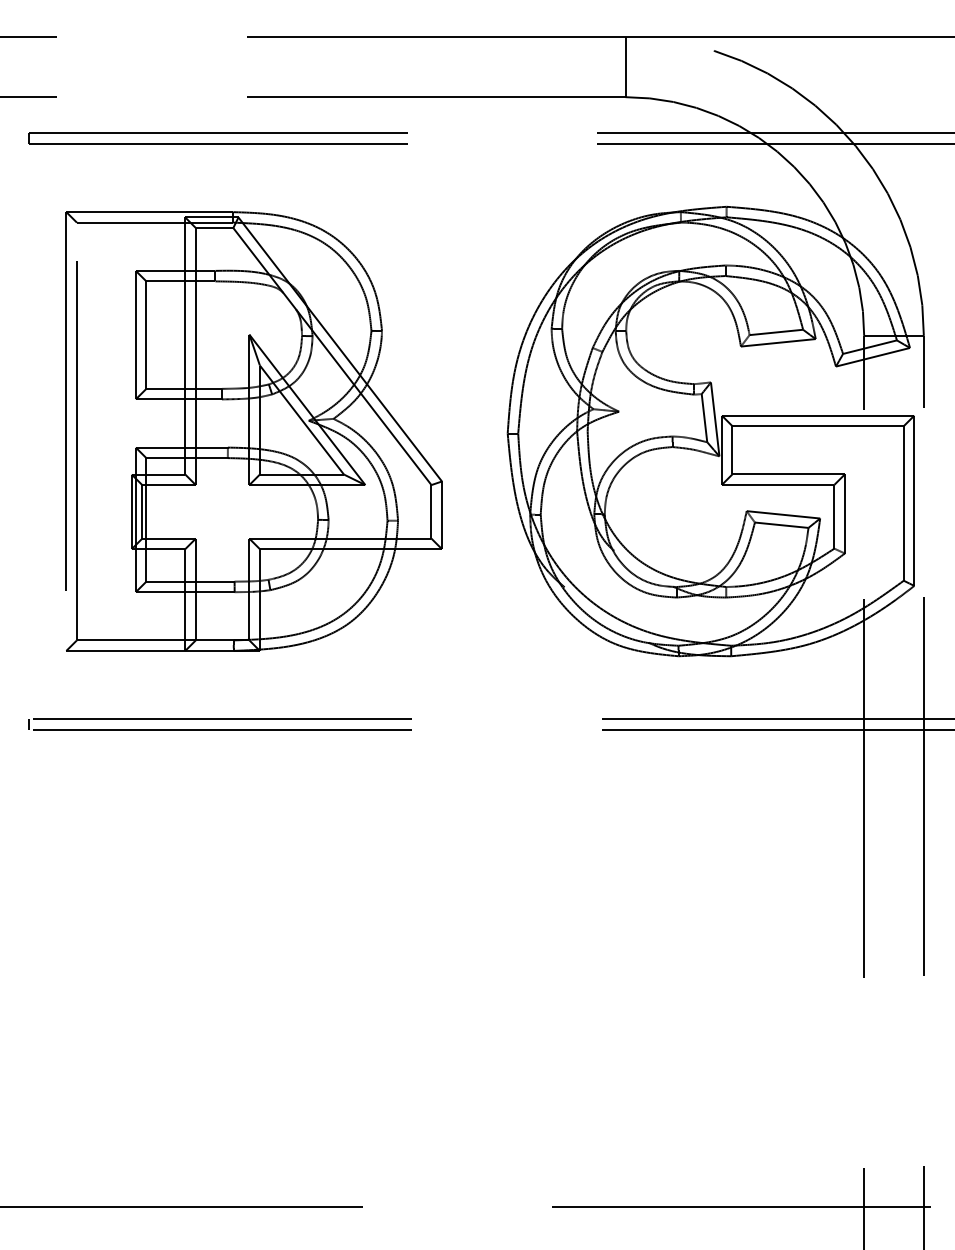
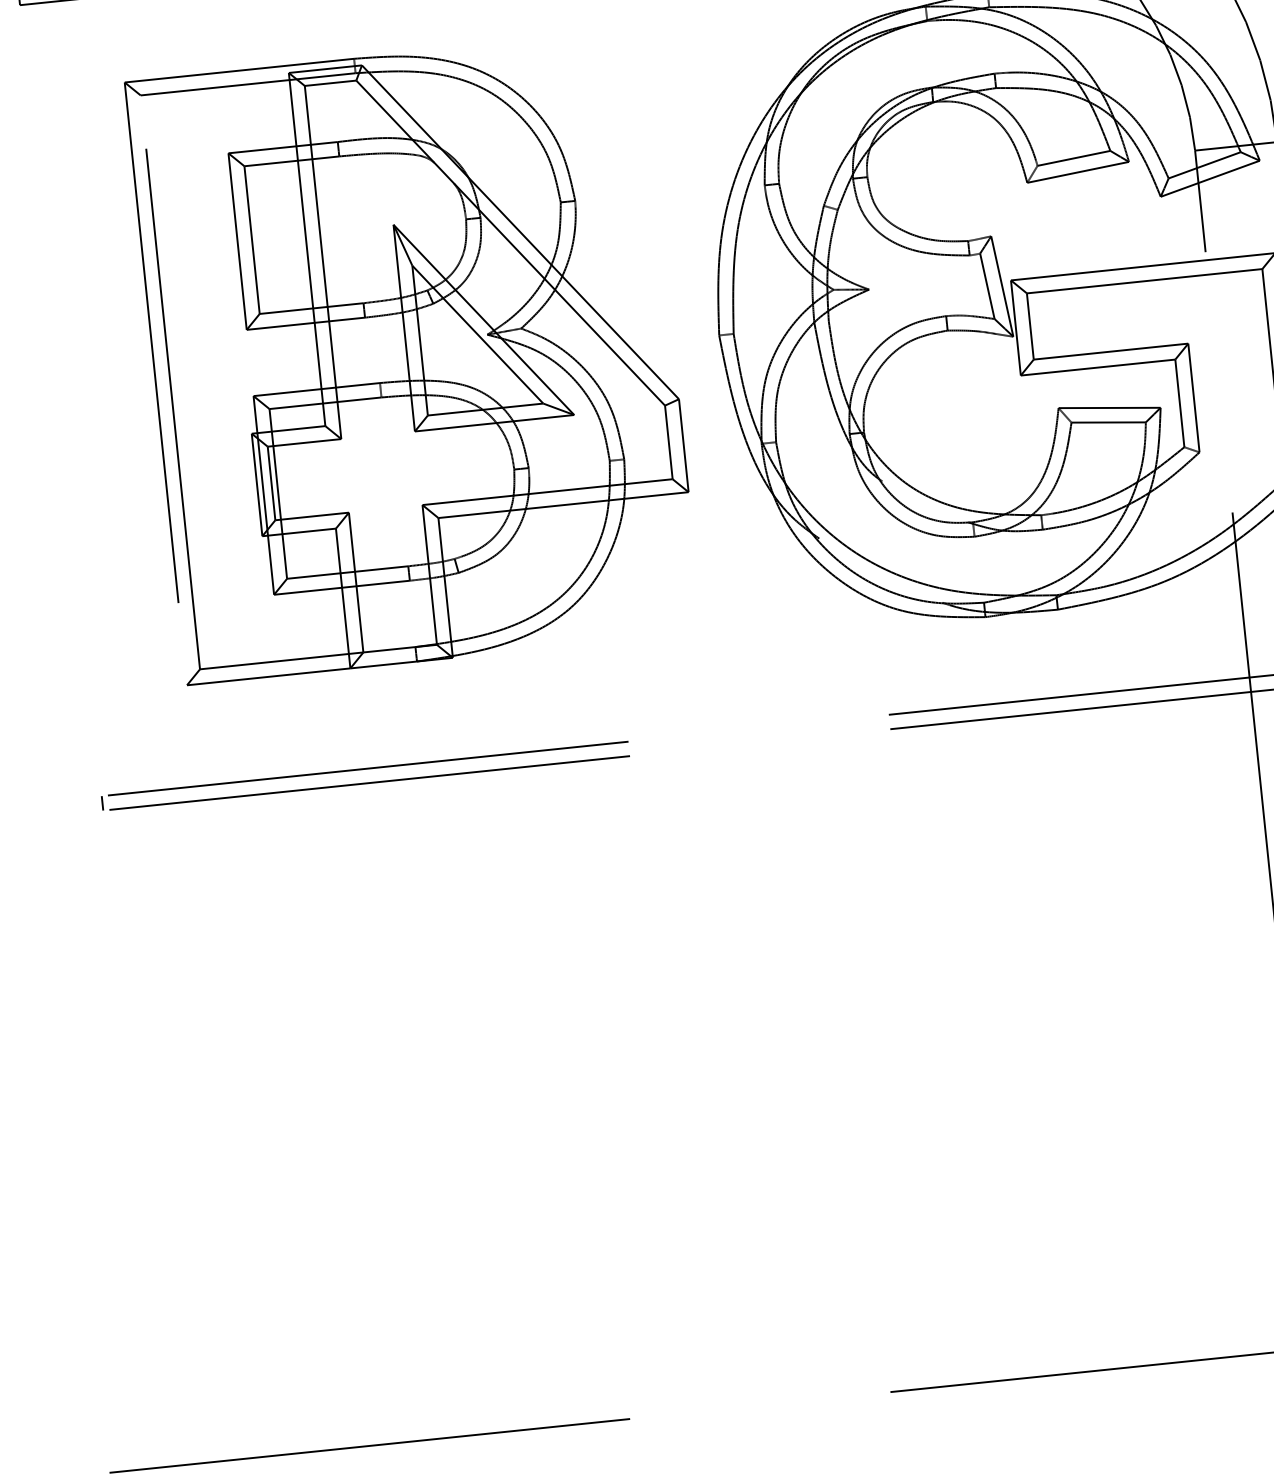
part: (253, 431) -> (412, 357), moved

